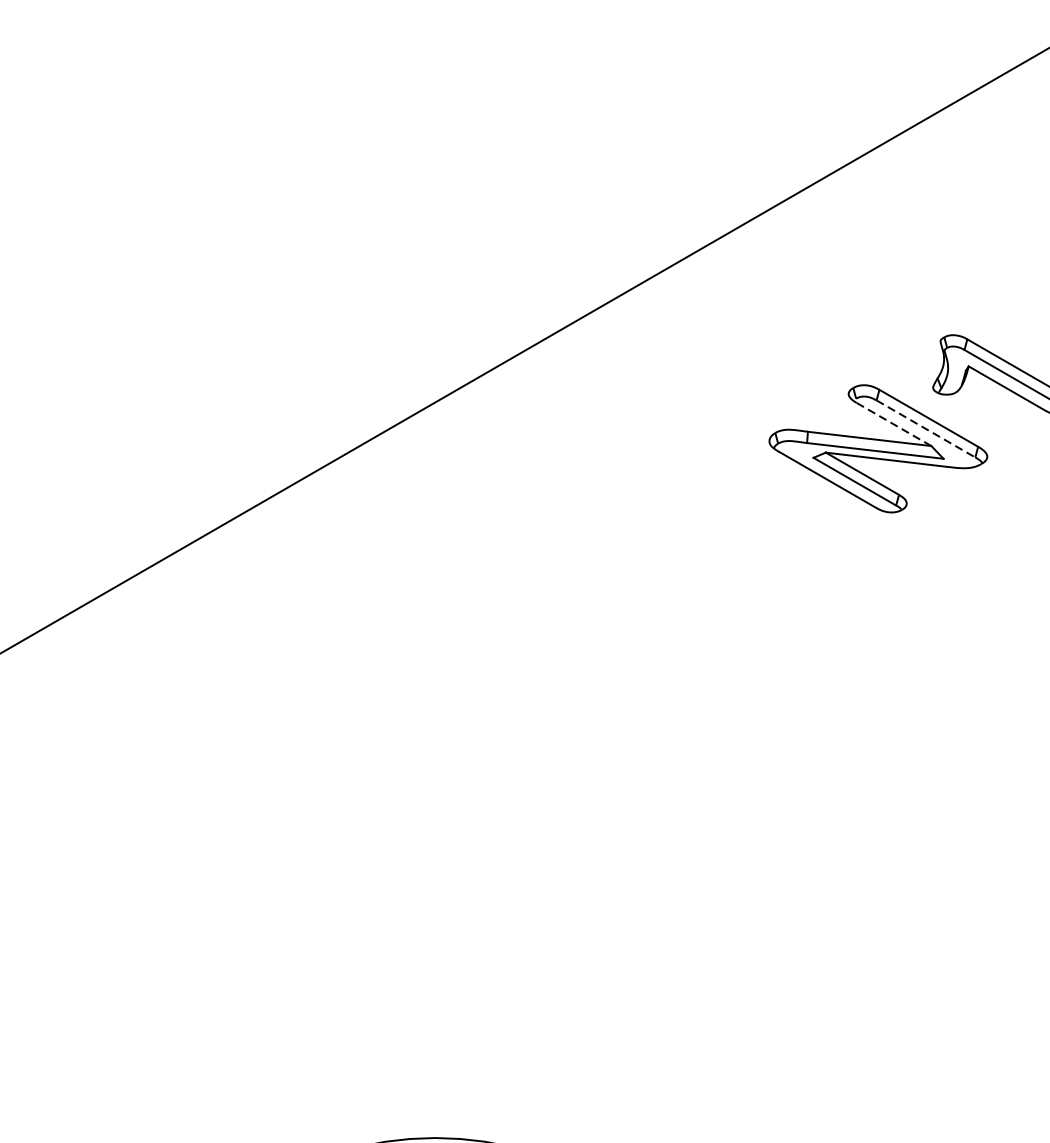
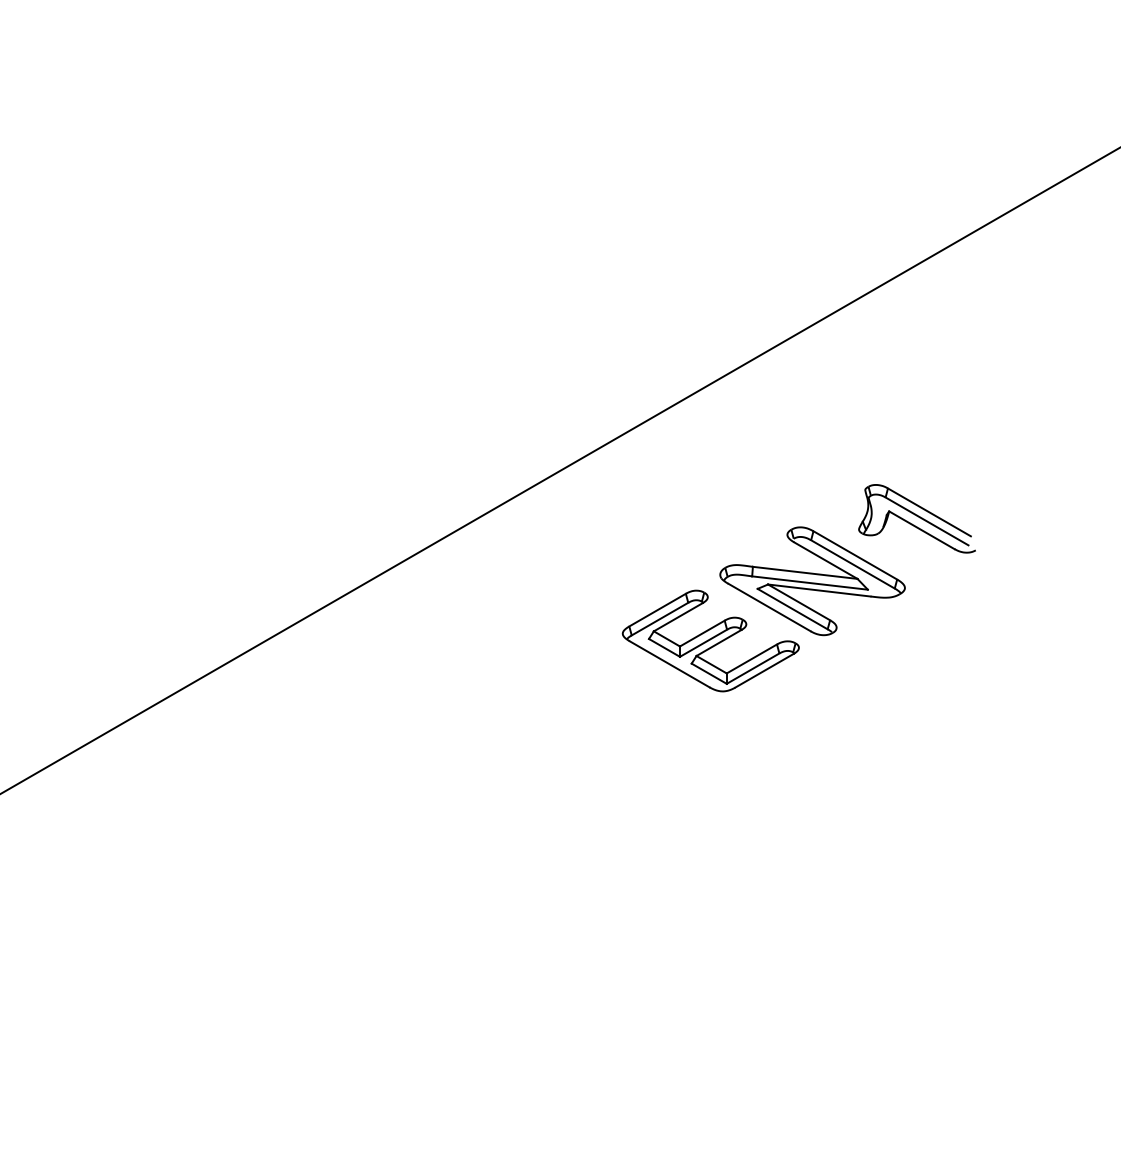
line: (893, 424) -> (825, 560), dashed -> solid
line: (926, 429) -> (853, 564), dashed -> solid
part: (757, 518) -> (710, 640), added

